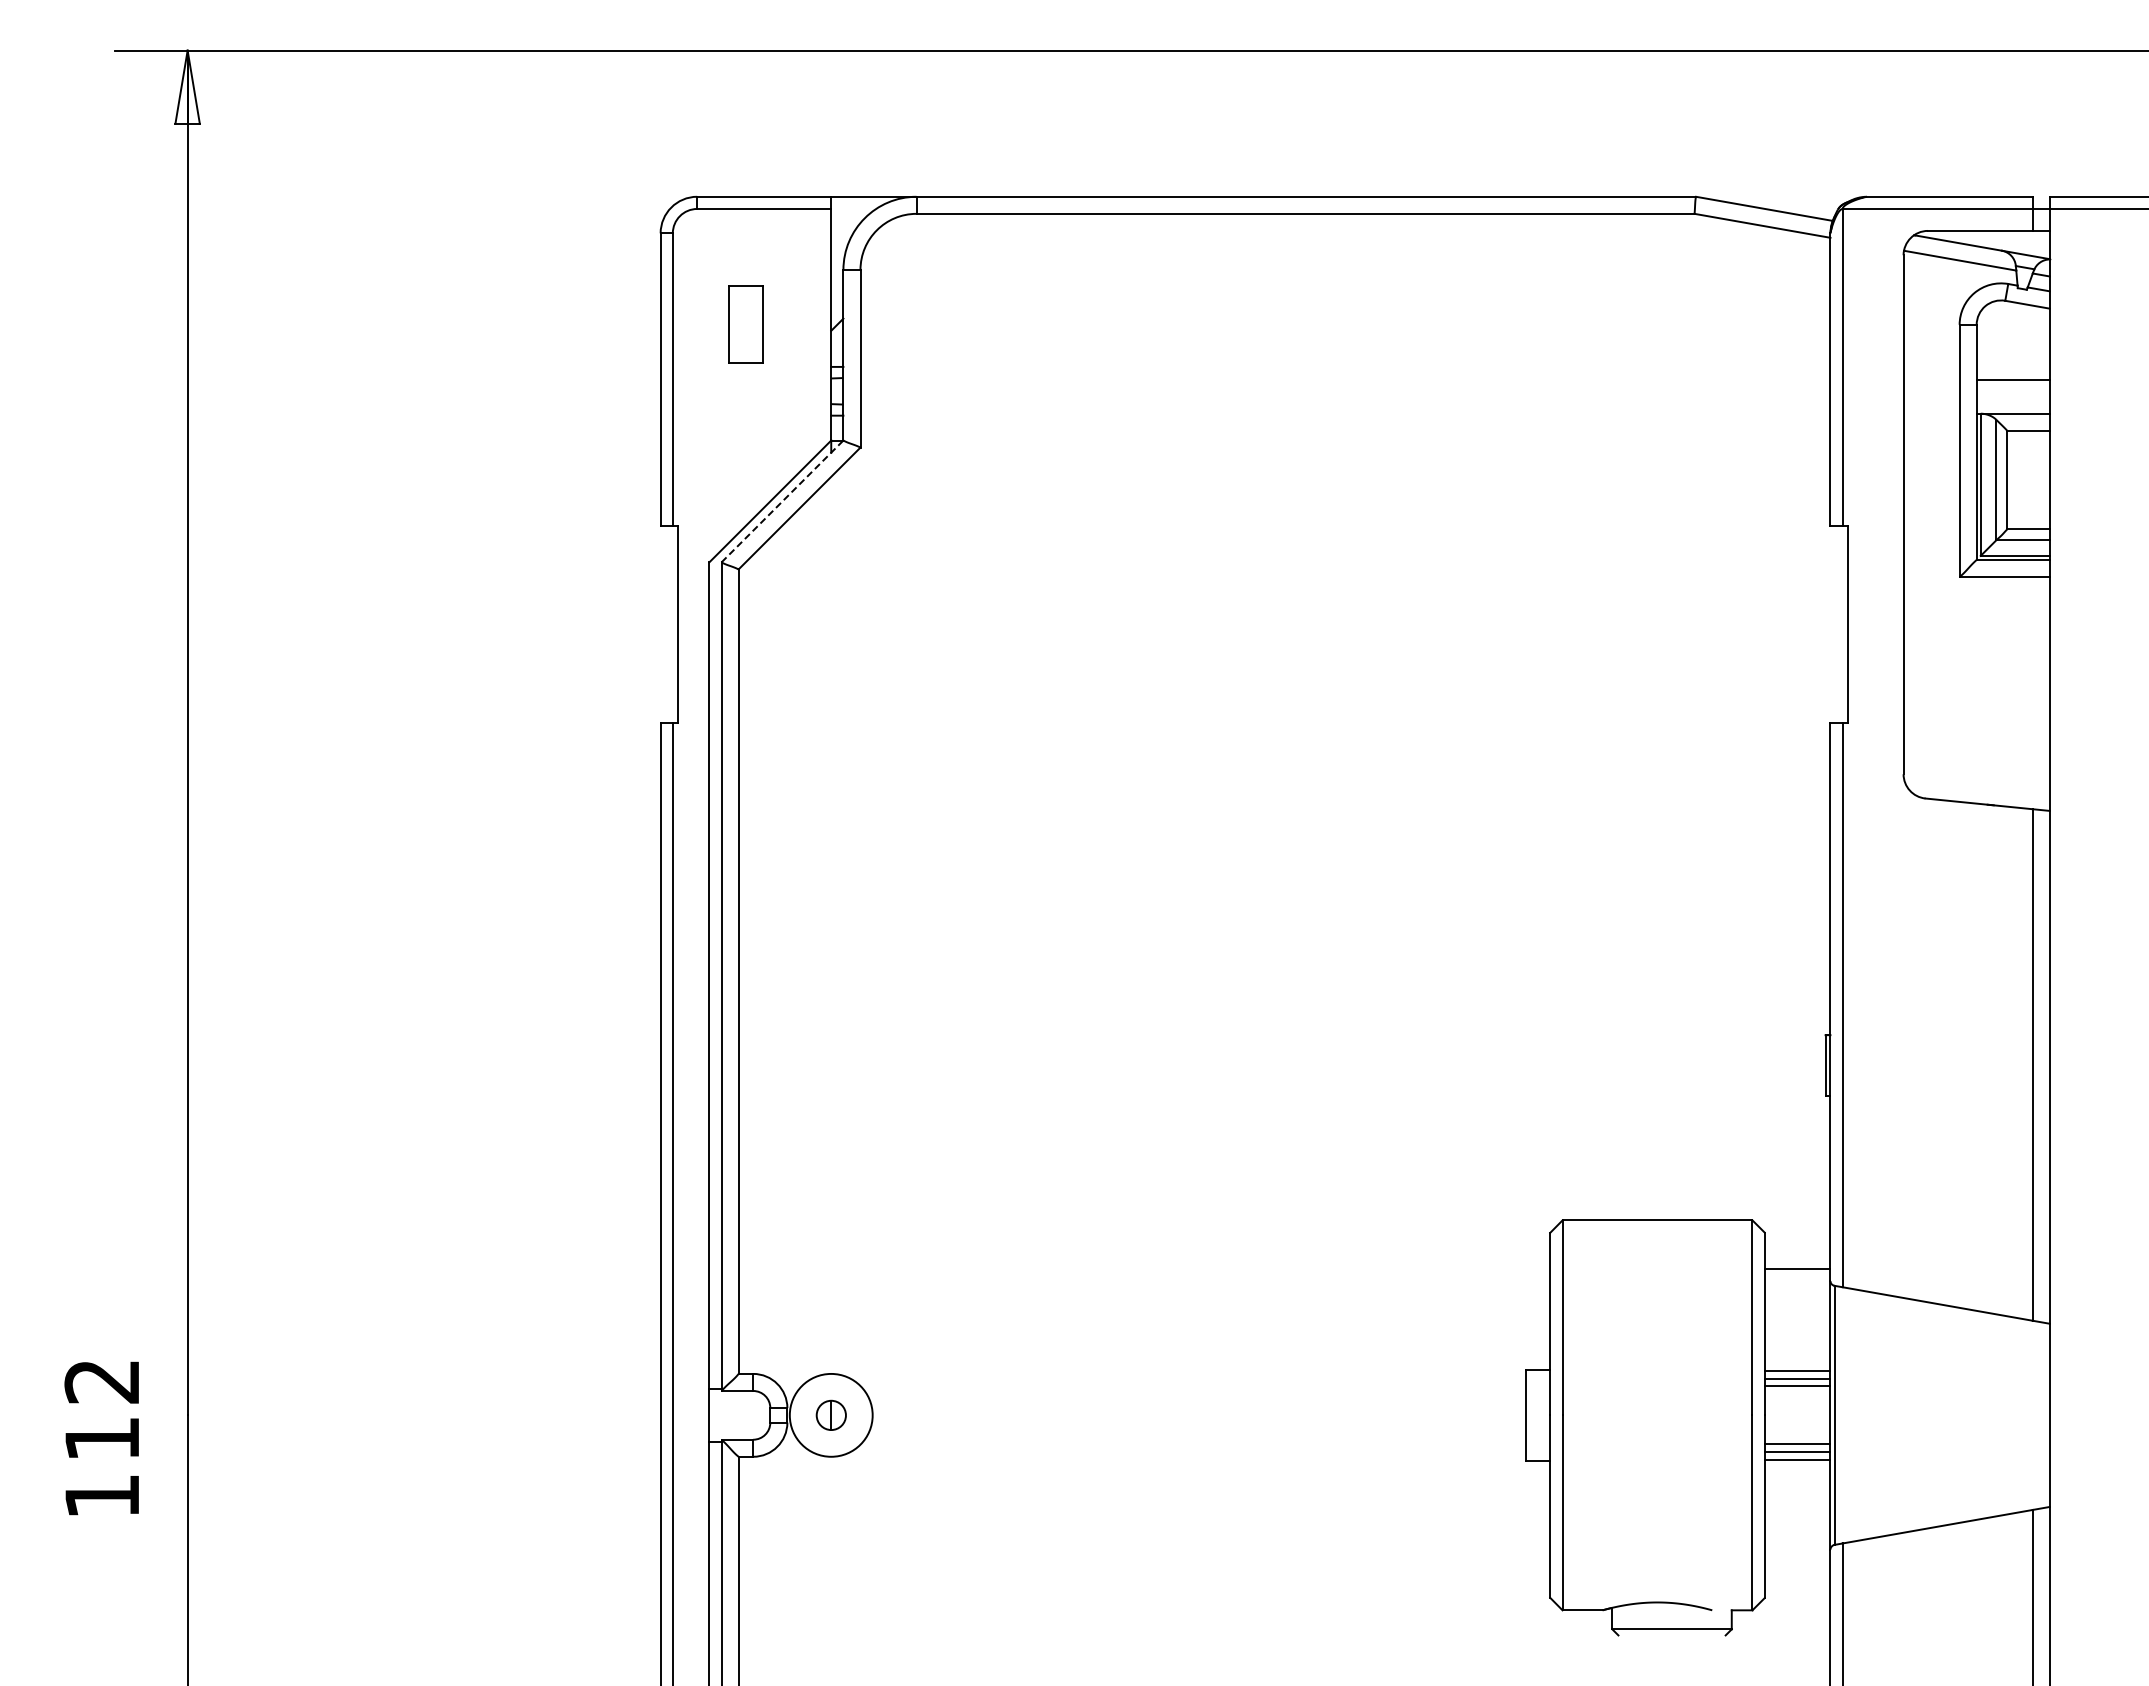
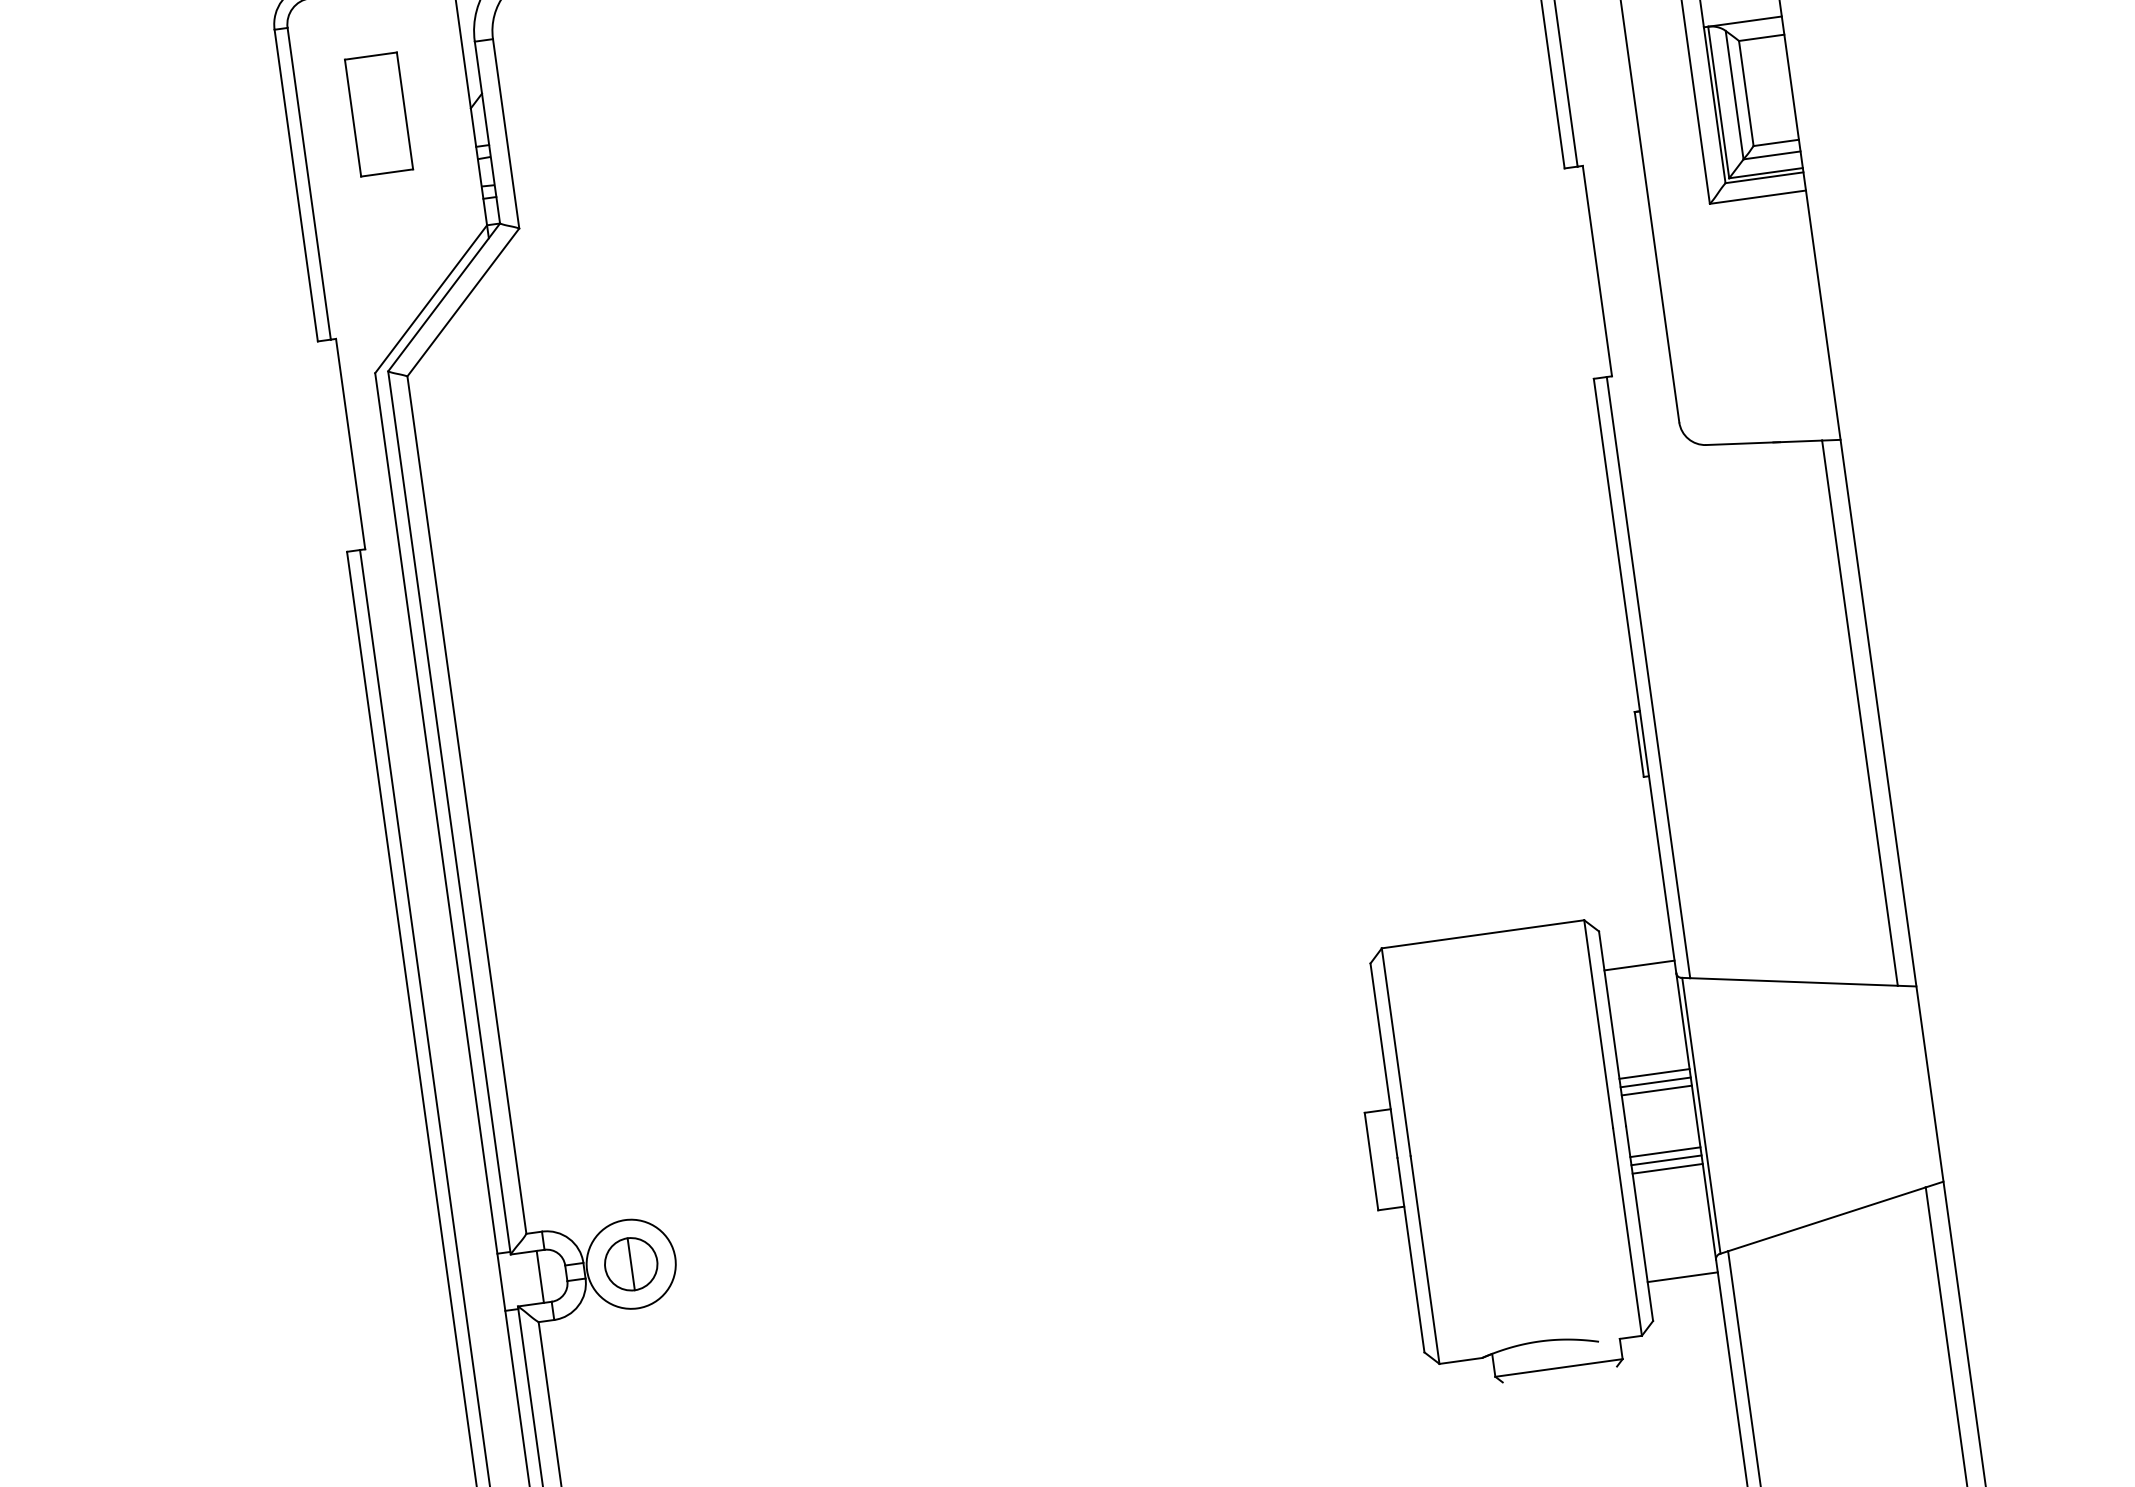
part: (745, 324) -> (378, 114), size x1.43
line: (782, 501) -> (444, 297), dashed -> solid
line: (745, 1414) -> (539, 1276), added
part: (831, 1415) -> (631, 1264), size x1.67
line: (1797, 1561) -> (1682, 1277), added

